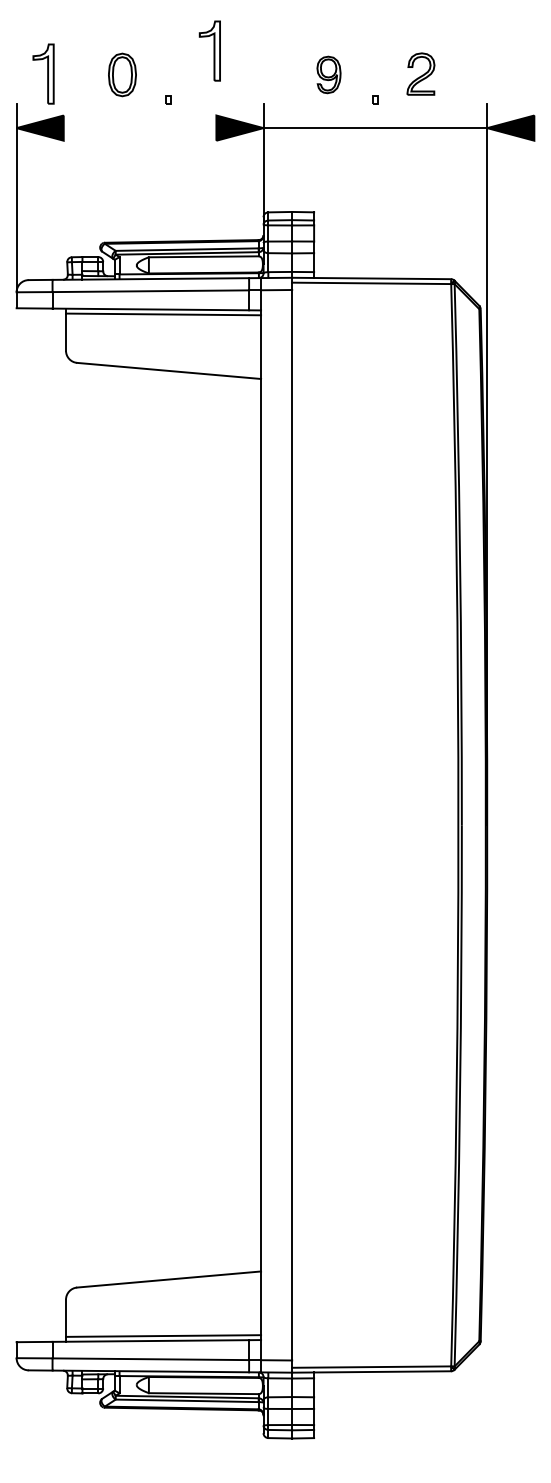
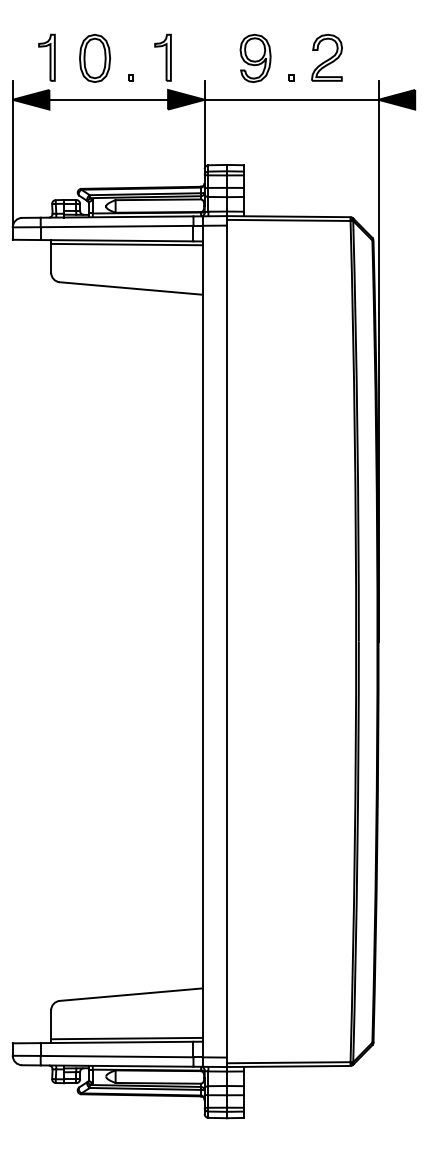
part: (209, 50) -> (162, 57), moved
part: (43, 73) -> (46, 57), moved
part: (420, 73) -> (326, 57), size x1.43
part: (122, 74) -> (95, 58), size x1.43
part: (328, 74) -> (255, 58), size x1.67
line: (139, 128) -> (108, 100), added

